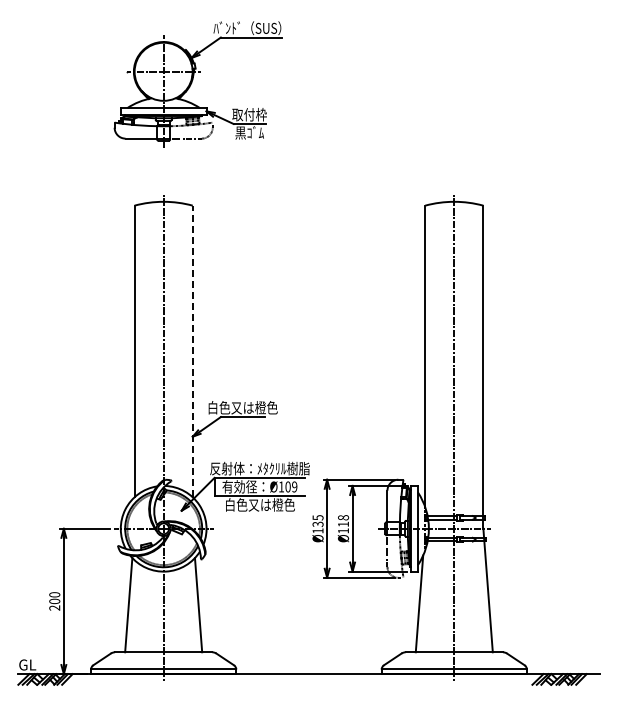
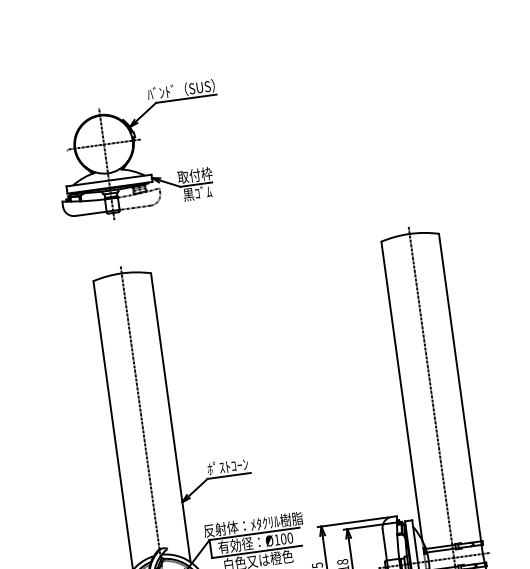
line: (192, 351) -> (170, 417), dashed -> solid
text: (242, 407) -> (227, 466), 白色又は橙色 -> ﾎﾟｽﾄｺｰﾝ
text: (294, 486) -> (289, 537), Ø109 -> Ø100

